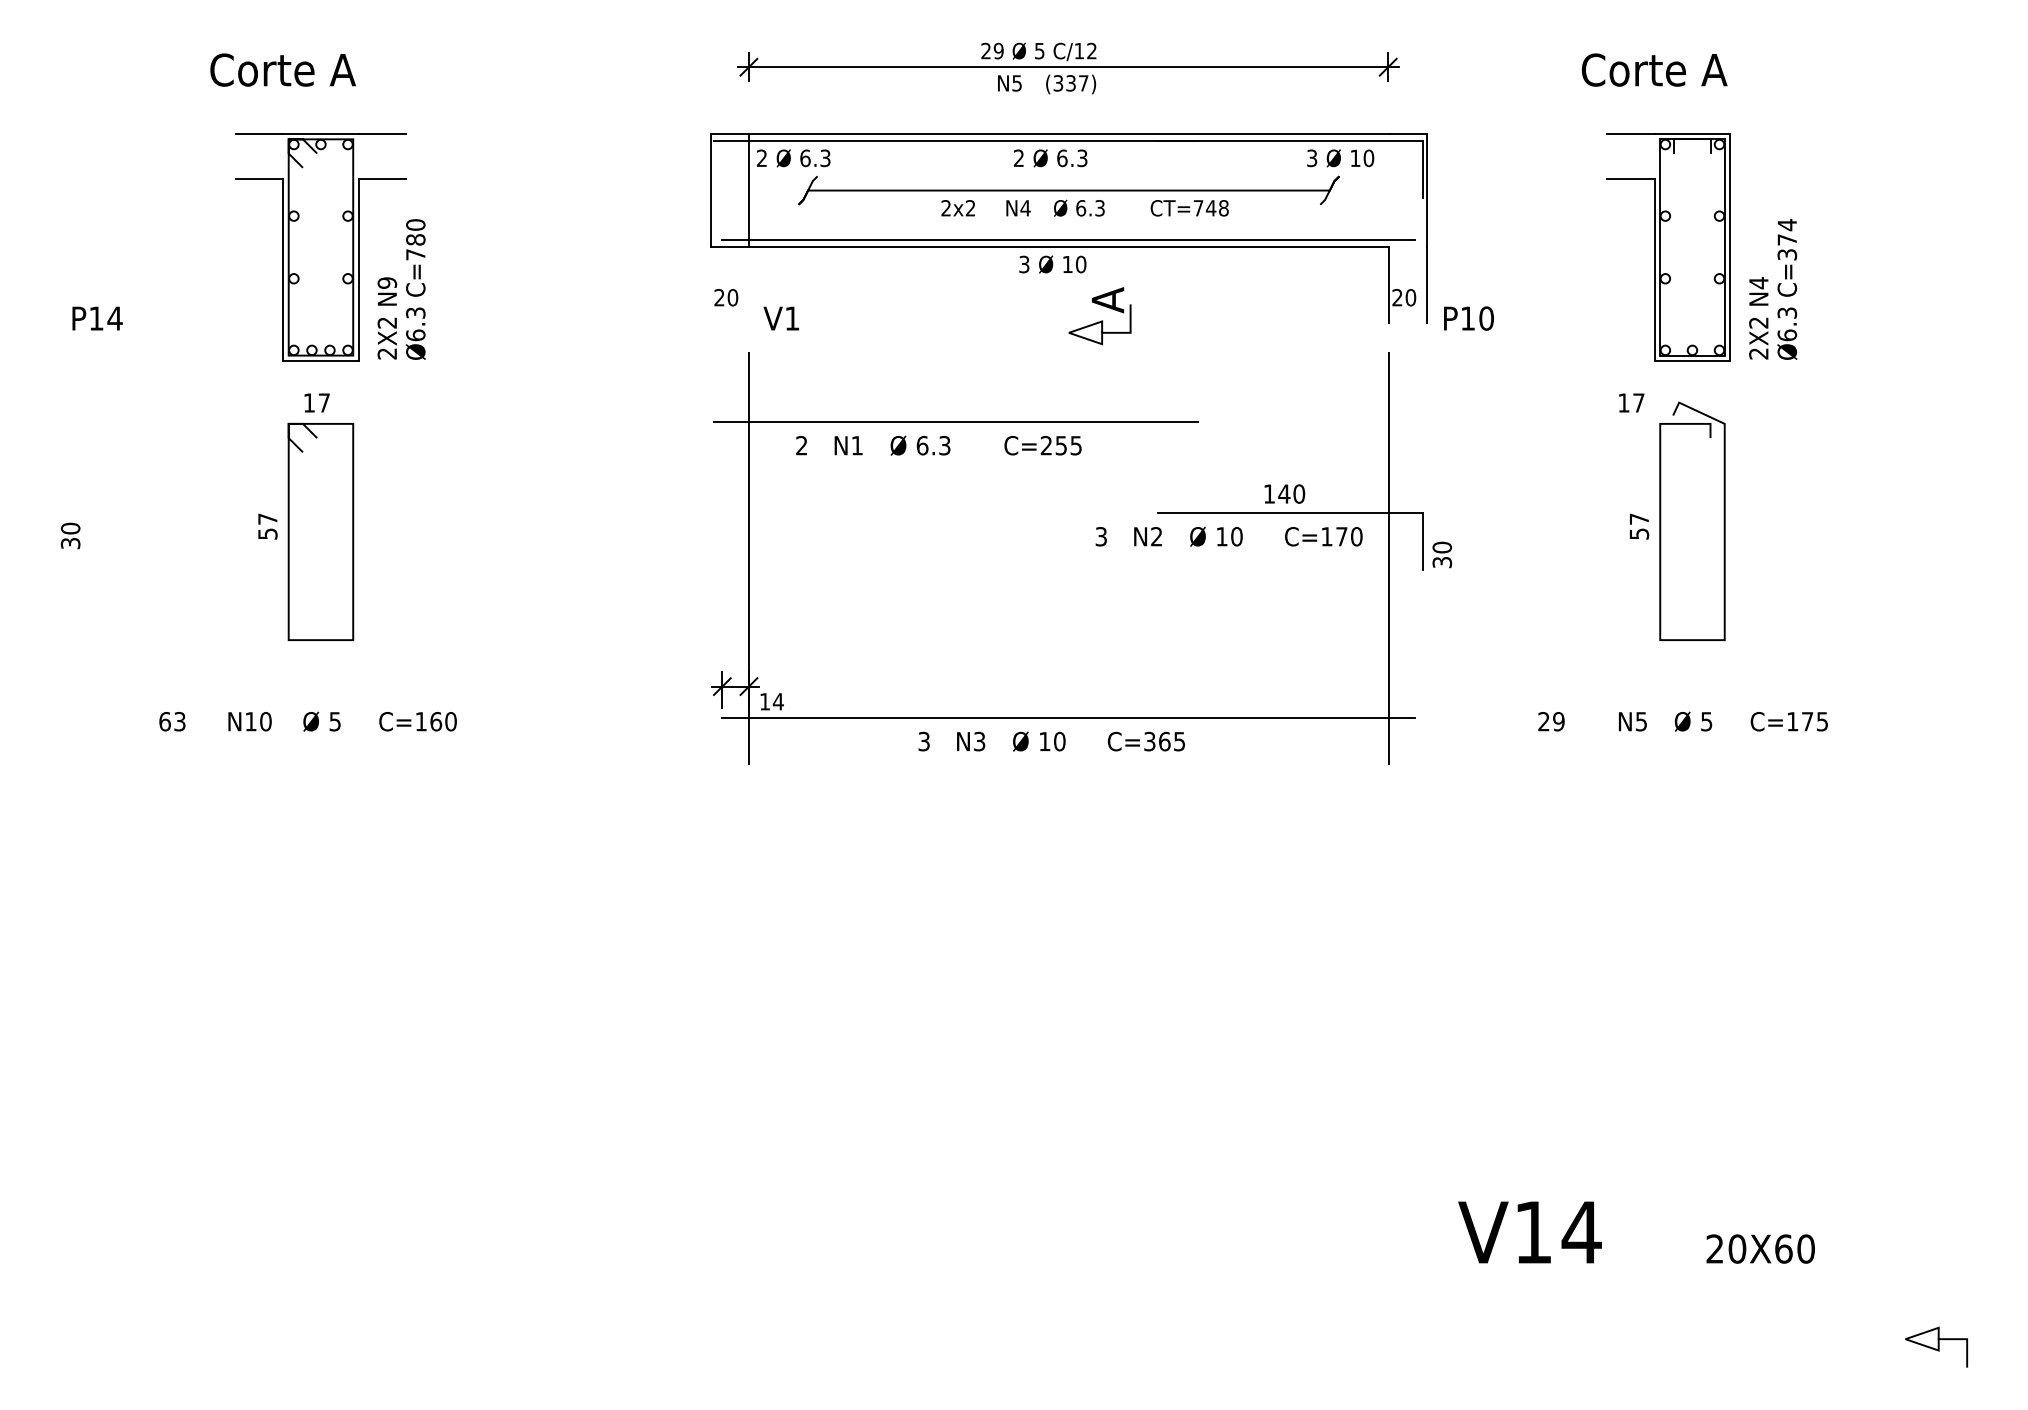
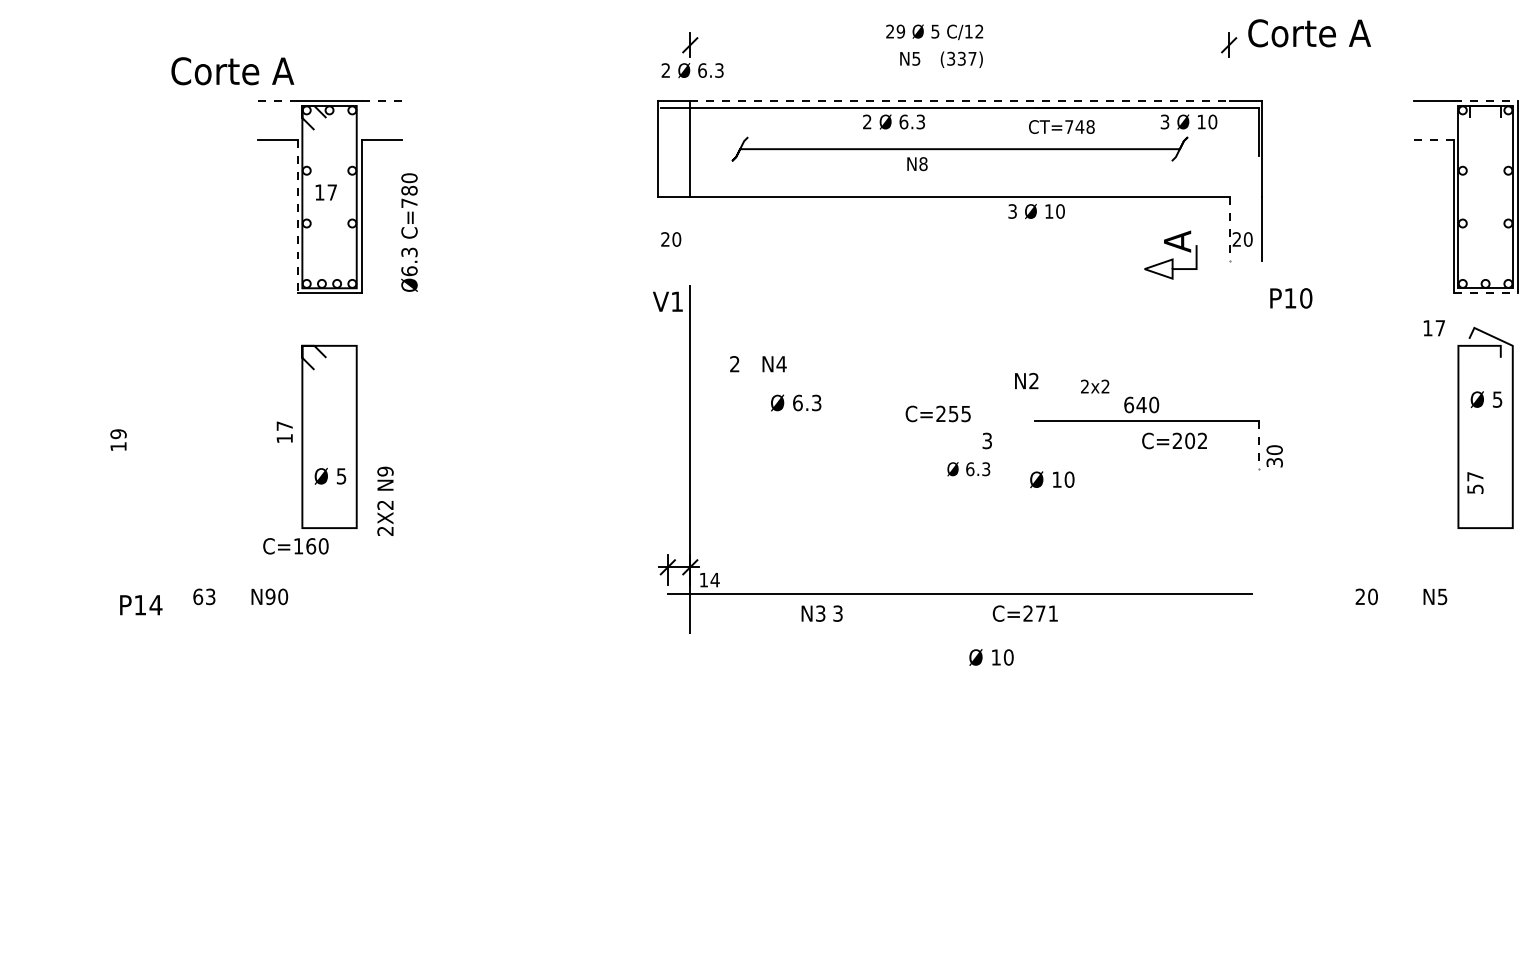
line: (1068, 67) -> (959, 45), removed
text: (282, 69) -> (232, 70), moved
text: (1654, 69) -> (1309, 32), moved
line: (259, 133) -> (277, 101), solid -> dashed
line: (382, 133) -> (381, 101), solid -> dashed
line: (1069, 133) -> (960, 101), solid -> dashed
line: (1692, 133) -> (1485, 101), solid -> dashed
text: (793, 158) -> (692, 70), moved
text: (1050, 158) -> (893, 122), moved
line: (1630, 179) -> (1433, 139), solid -> dashed
text: (1079, 207) -> (968, 468), moved
text: (957, 208) -> (1094, 386), moved
text: (1025, 208) -> (923, 164), N4 -> N8
text: (1189, 208) -> (1061, 127), moved
line: (1068, 239) -> (959, 190), removed
text: (1052, 264) -> (1036, 211), moved
line: (283, 270) -> (297, 216), solid -> dashed
line: (1388, 285) -> (1229, 229), solid -> dashed
part: (1099, 316) -> (1170, 255), moved
text: (97, 318) -> (141, 605), moved
text: (387, 318) -> (385, 501), moved
text: (780, 318) -> (667, 301), moved
text: (1468, 318) -> (1290, 298), moved
line: (1692, 361) -> (1485, 293), solid -> dashed
text: (316, 402) -> (325, 192), moved
line: (955, 421) -> (864, 343), removed
text: (857, 445) -> (781, 364), N1 -> N4
text: (920, 445) -> (796, 402), moved
text: (1042, 445) -> (937, 413), moved
text: (1269, 493) -> (1129, 404), 140 -> 640
text: (1639, 526) -> (1475, 482), moved
text: (267, 533) -> (284, 438), 57 -> 17
text: (70, 535) -> (118, 439), 30 -> 19
text: (1147, 536) -> (1026, 380), moved
text: (1216, 536) -> (1052, 479), moved
text: (1341, 536) -> (1189, 440), C=170 -> C=202
line: (1423, 542) -> (1258, 445), solid -> dashed
line: (1388, 558) -> (1229, 459), removed
text: (250, 721) -> (270, 596), N10 -> N90
text: (321, 721) -> (330, 476), moved
text: (417, 721) -> (295, 546), moved
text: (1558, 721) -> (1372, 596), 29 -> 20
text: (1693, 721) -> (1486, 399), moved
text: (971, 741) -> (813, 613), moved
text: (1039, 741) -> (991, 657), moved
text: (1164, 741) -> (1040, 613), C=365 -> C=271

